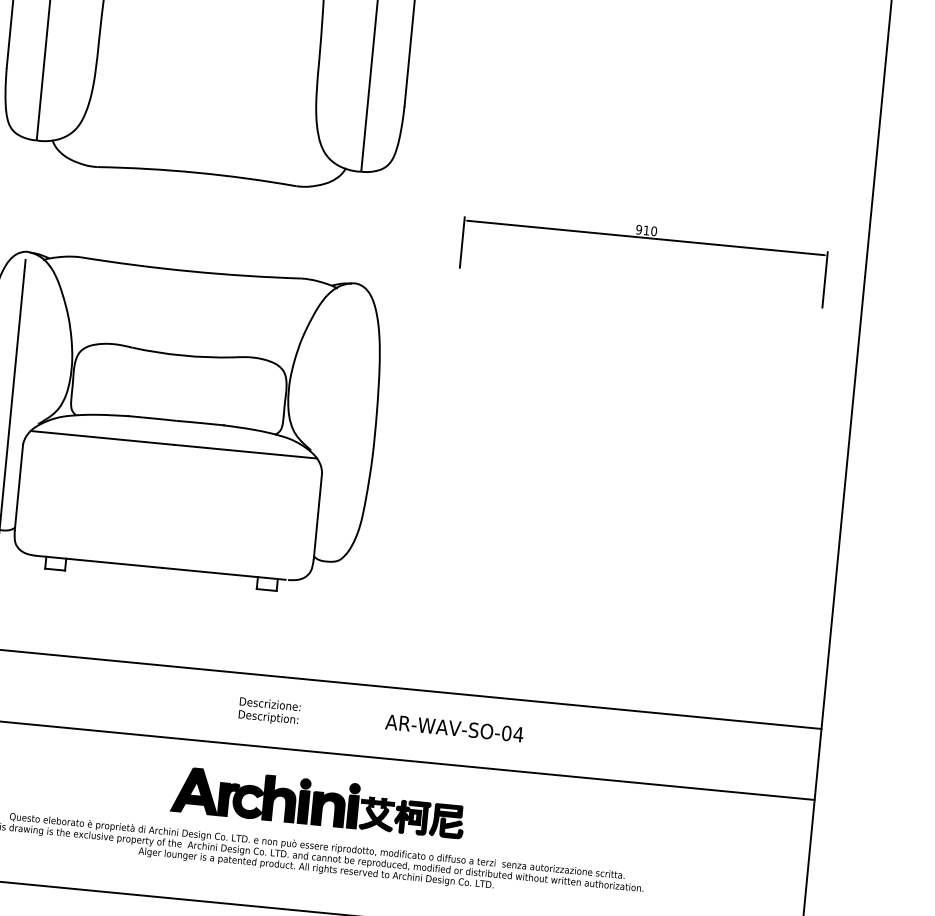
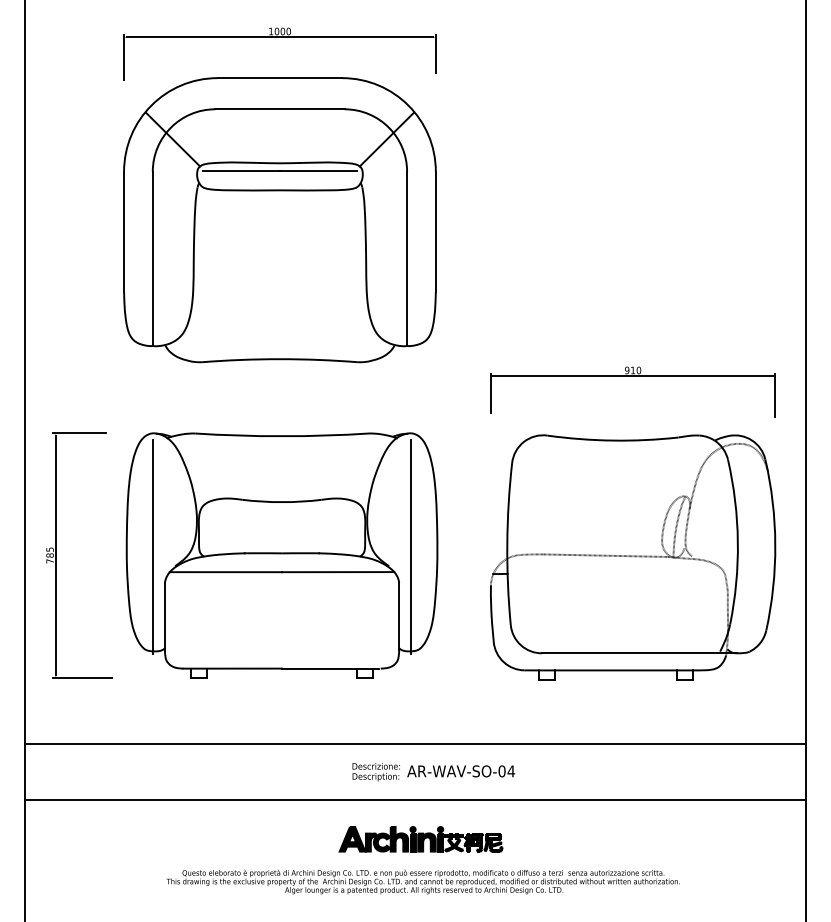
line: (342, 427) -> (411, 546), added
part: (624, 469) -> (633, 557), added
text: (454, 728) -> (461, 771), moved
part: (317, 802) -> (420, 839), size x0.71

